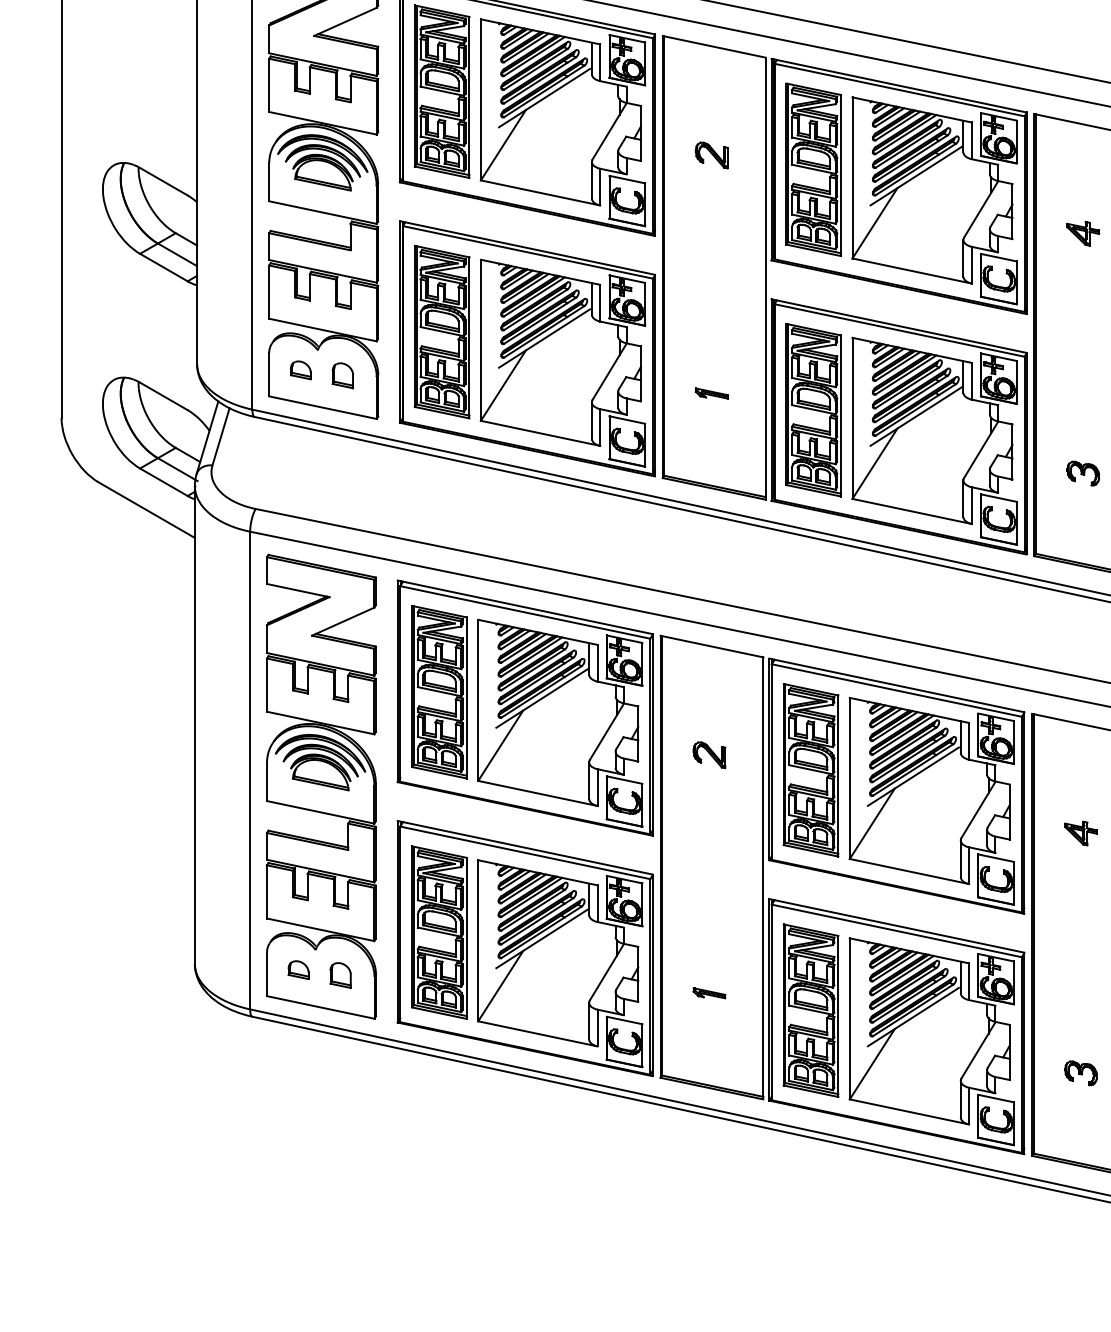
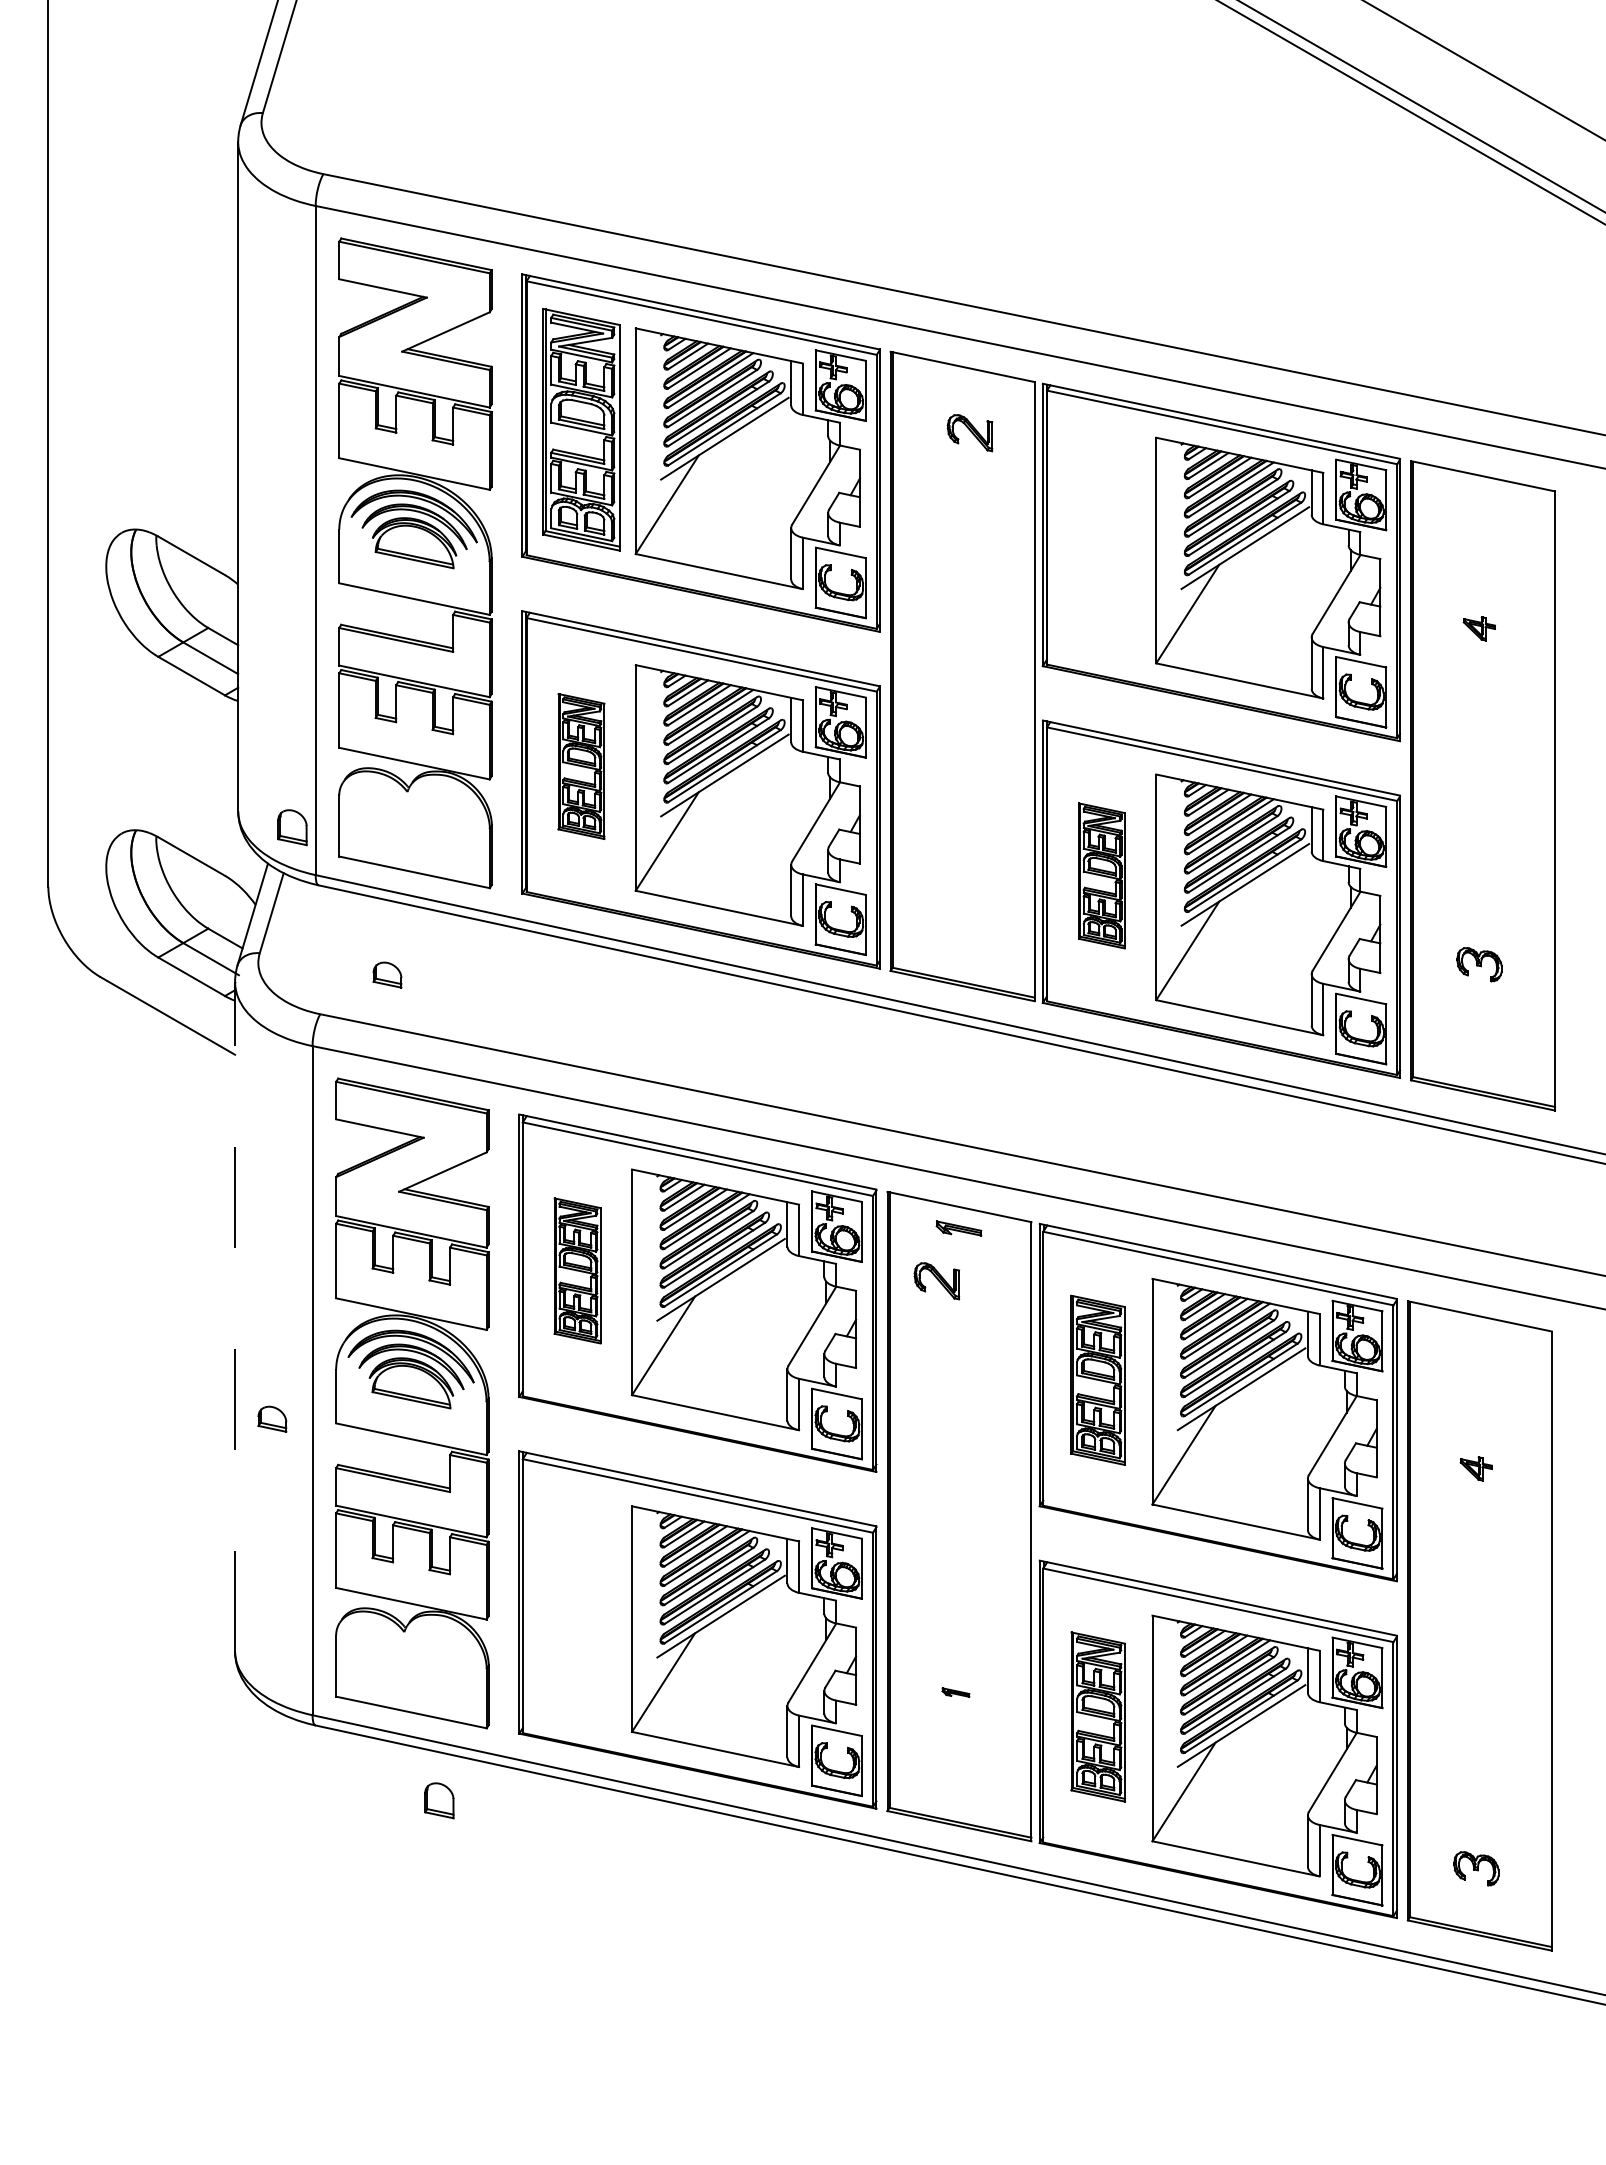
part: (711, 155) -> (969, 433), moved
part: (813, 169) -> (1101, 538), removed
part: (1083, 233) -> (1479, 628), size x0.7
part: (442, 332) -> (581, 766), size x0.6
part: (300, 369) -> (387, 974), moved
part: (342, 375) -> (292, 827), moved
part: (711, 393) -> (958, 1228), moved
part: (813, 409) -> (1101, 875), size x0.6
part: (439, 691) -> (577, 1270), size x0.6
line: (195, 724) -> (235, 1316), solid -> dashed
part: (709, 755) -> (936, 1281), moved
part: (810, 770) -> (1097, 1380), size x0.7
part: (1081, 833) -> (1476, 1468), size x0.7
part: (439, 932) -> (577, 1607), removed
part: (298, 969) -> (272, 1418), moved
part: (340, 975) -> (439, 1800), moved
part: (709, 993) -> (955, 1692), size x0.6
part: (811, 1010) -> (1098, 1716), size x0.7
part: (1081, 1073) -> (1476, 1868), moved

